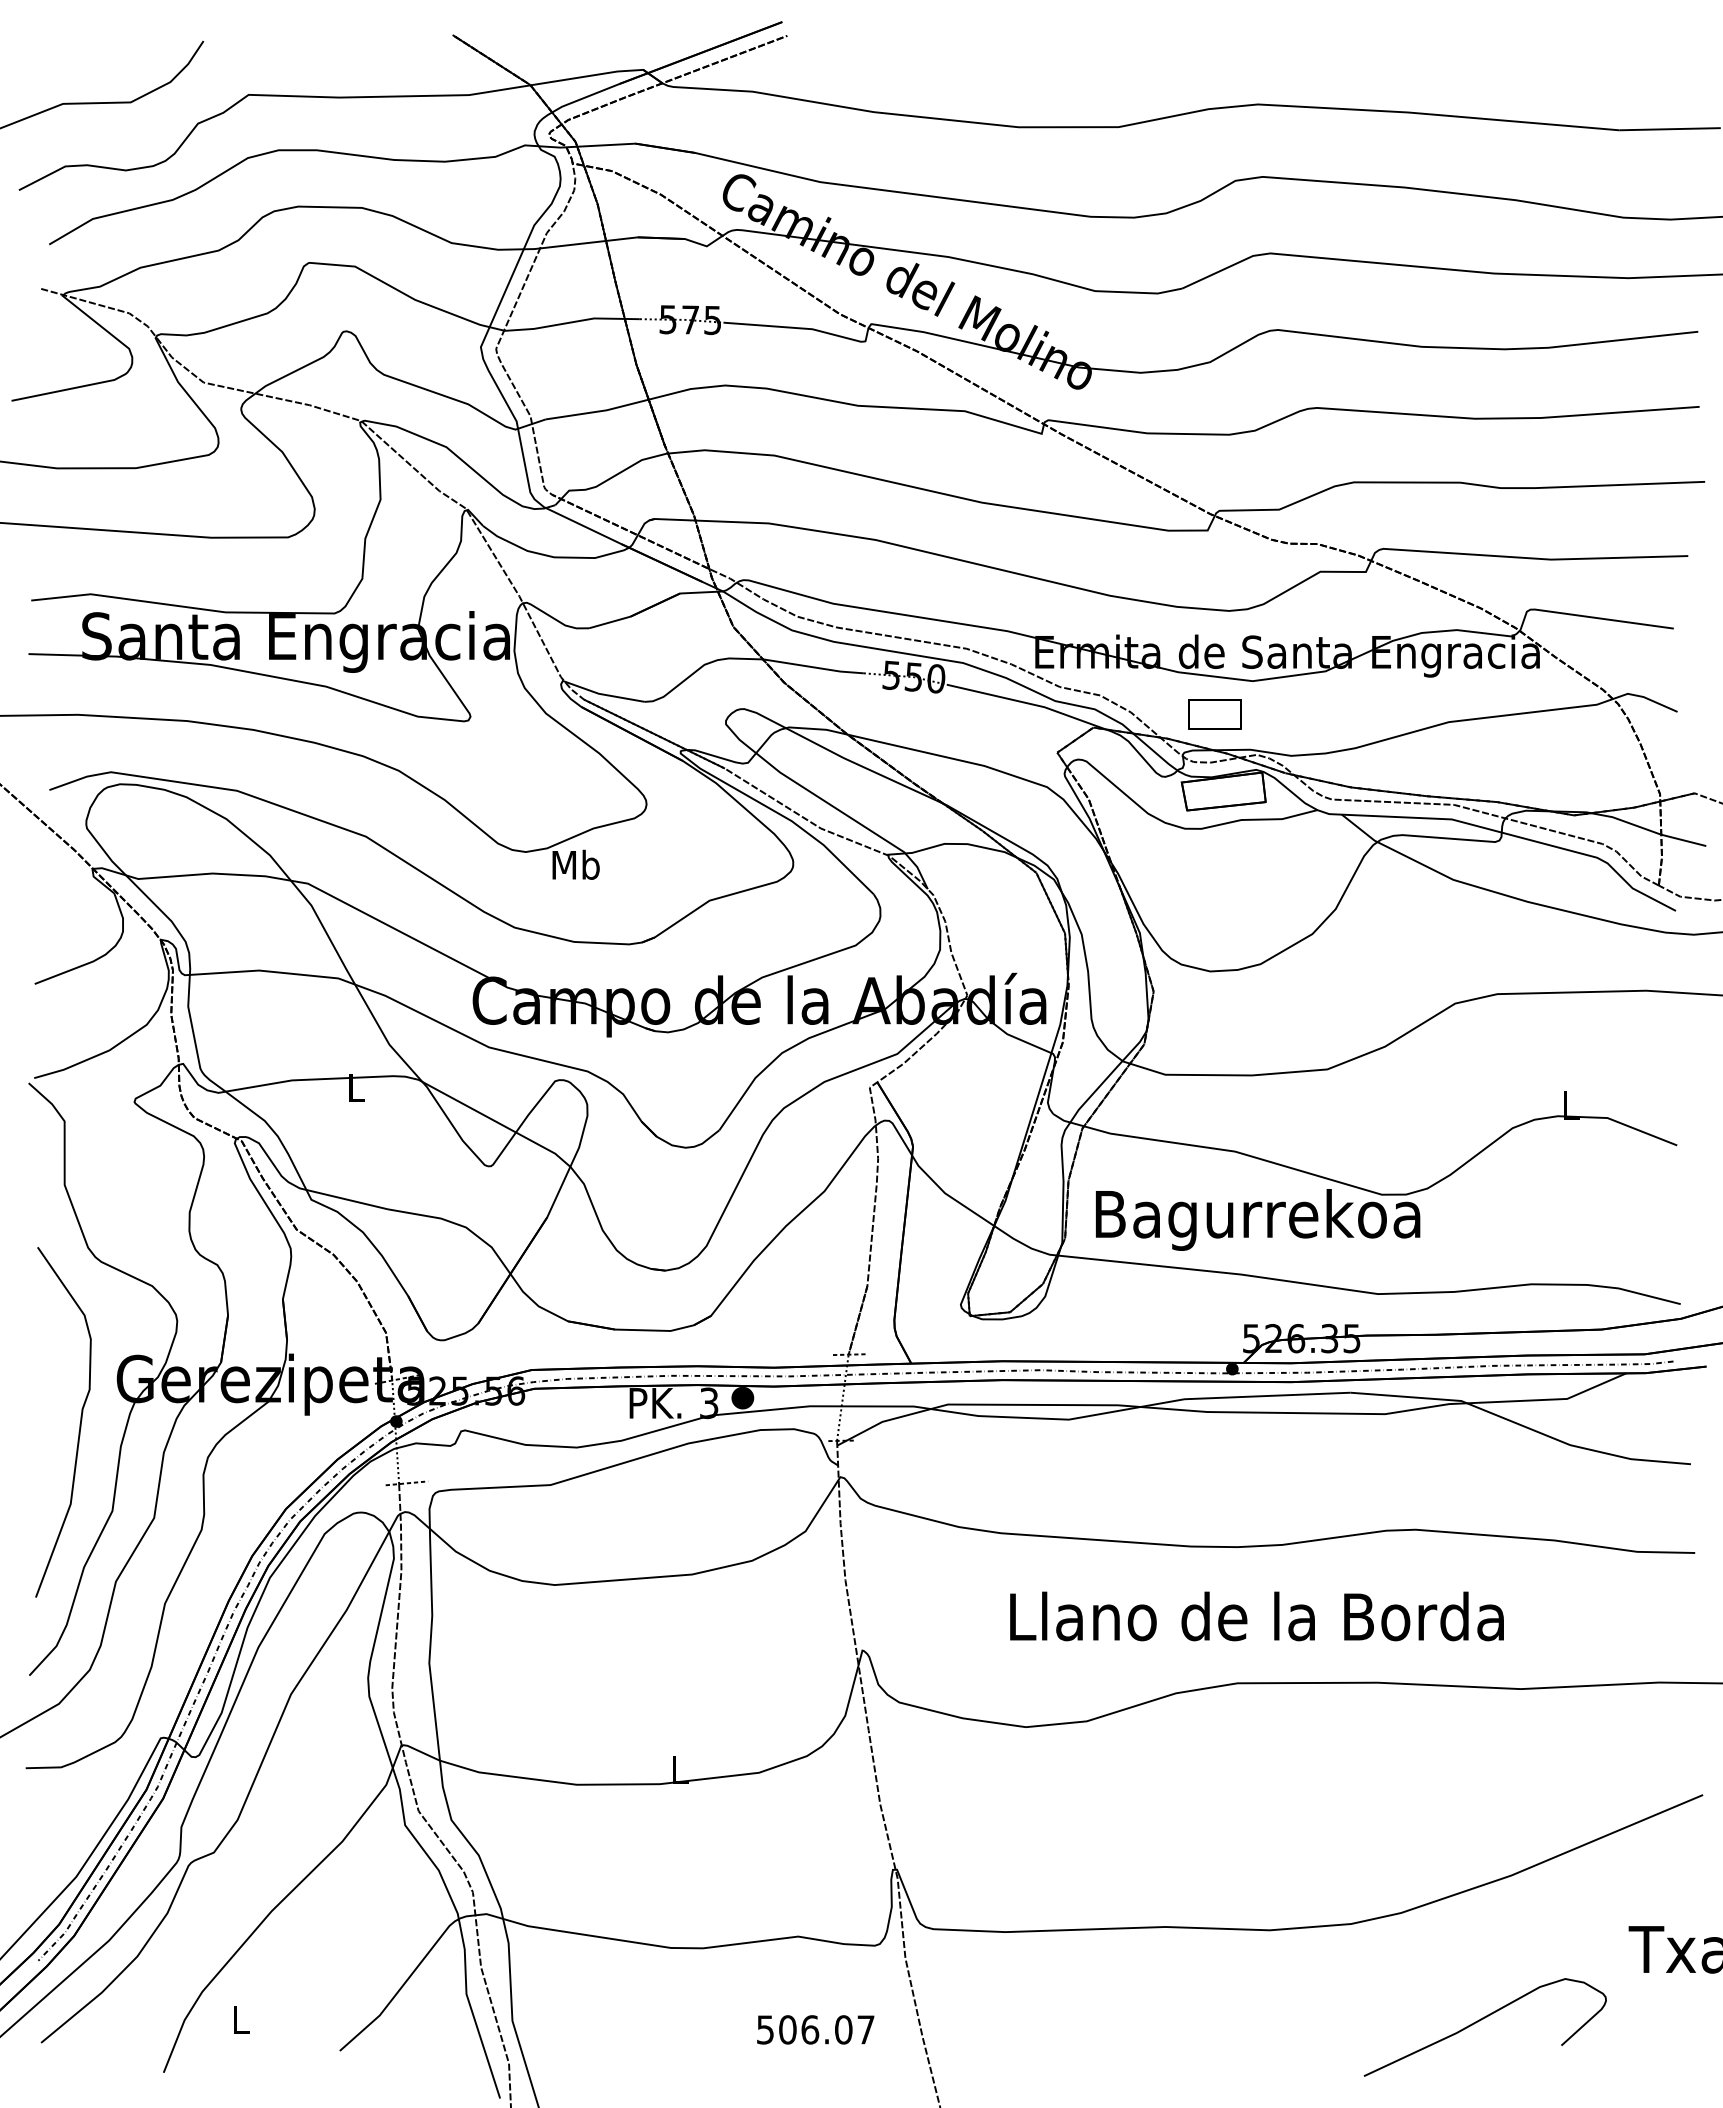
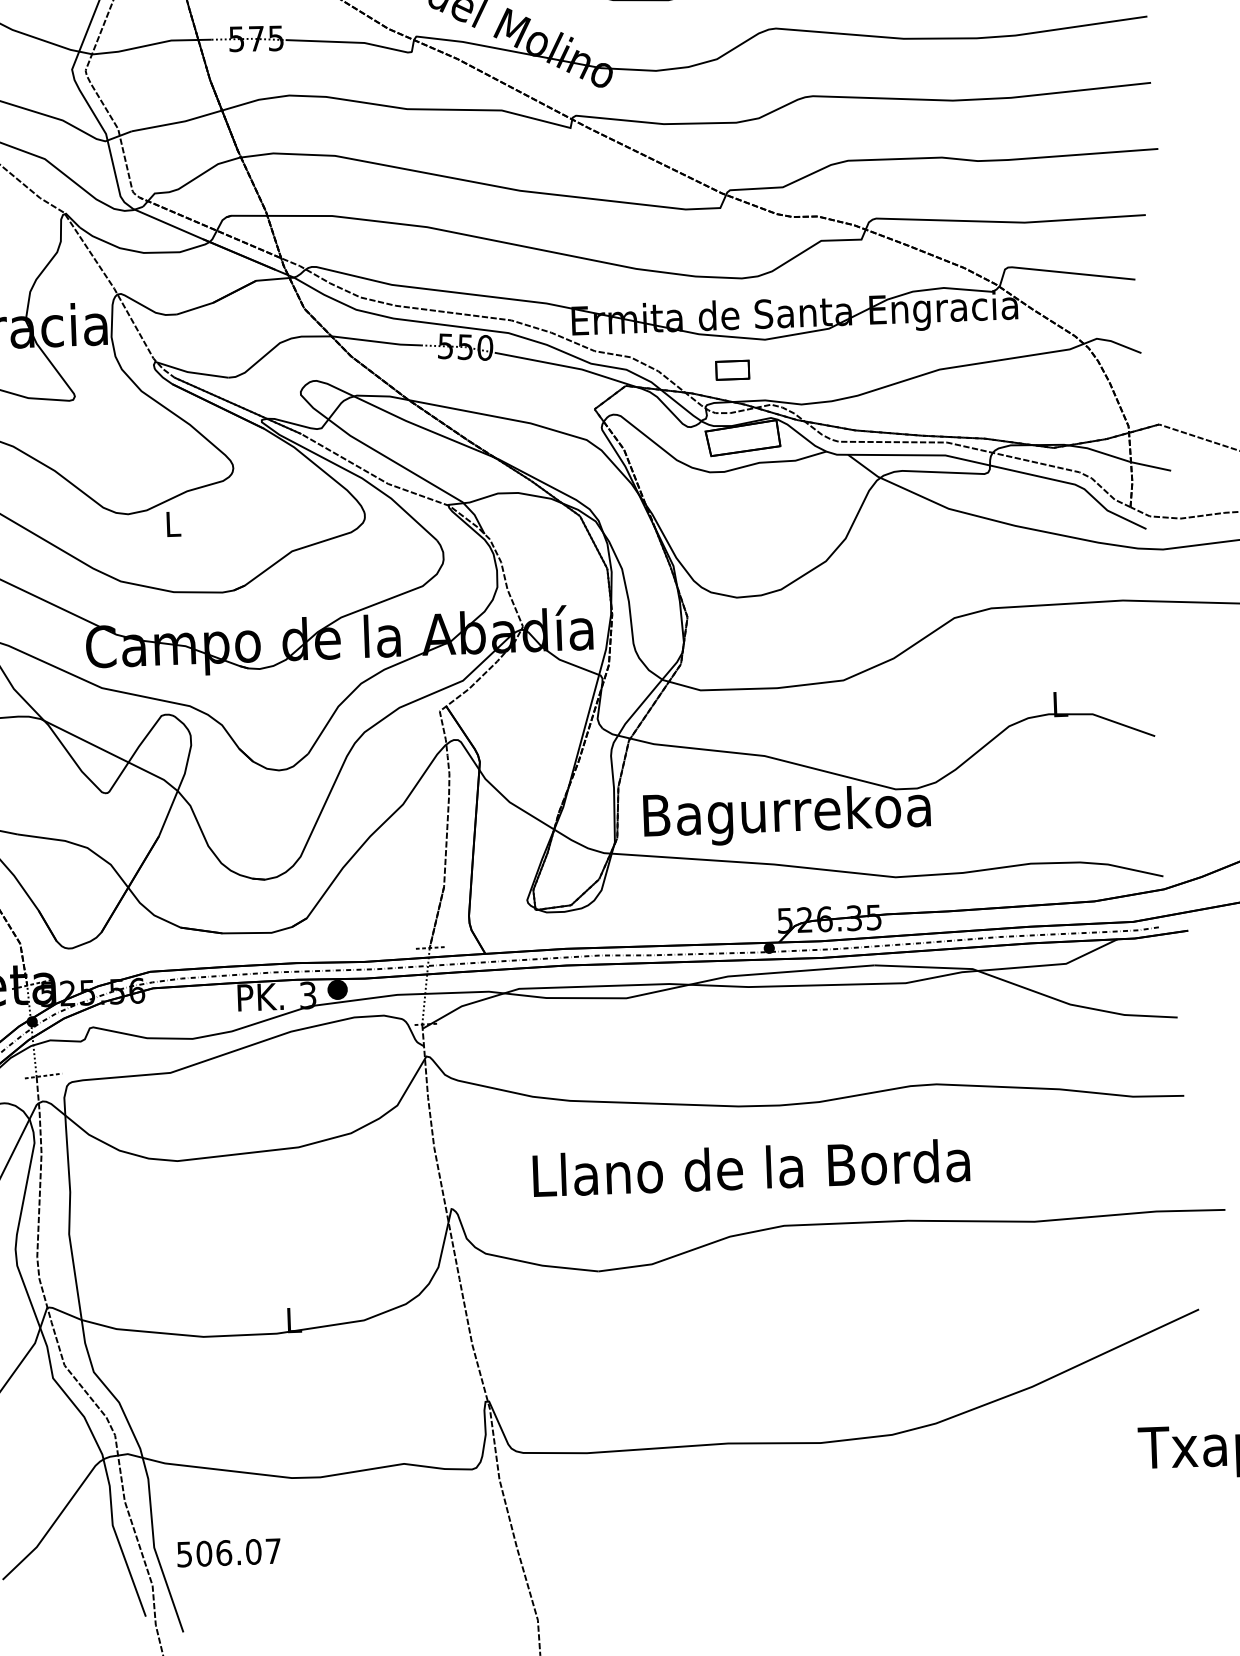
part: (1214, 714) -> (732, 370), size x0.7
text: (575, 864) -> (172, 523), Mb -> L
text: (1256, 1616) -> (750, 1167), moved
curve: (1481, 2020) -> (1010, 1515), removed
text: (815, 2029) -> (228, 1552), moved

